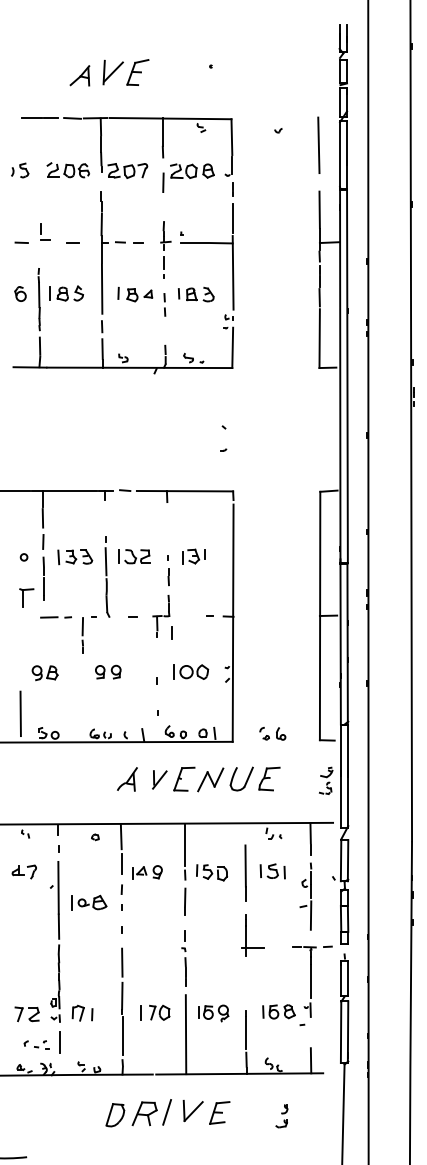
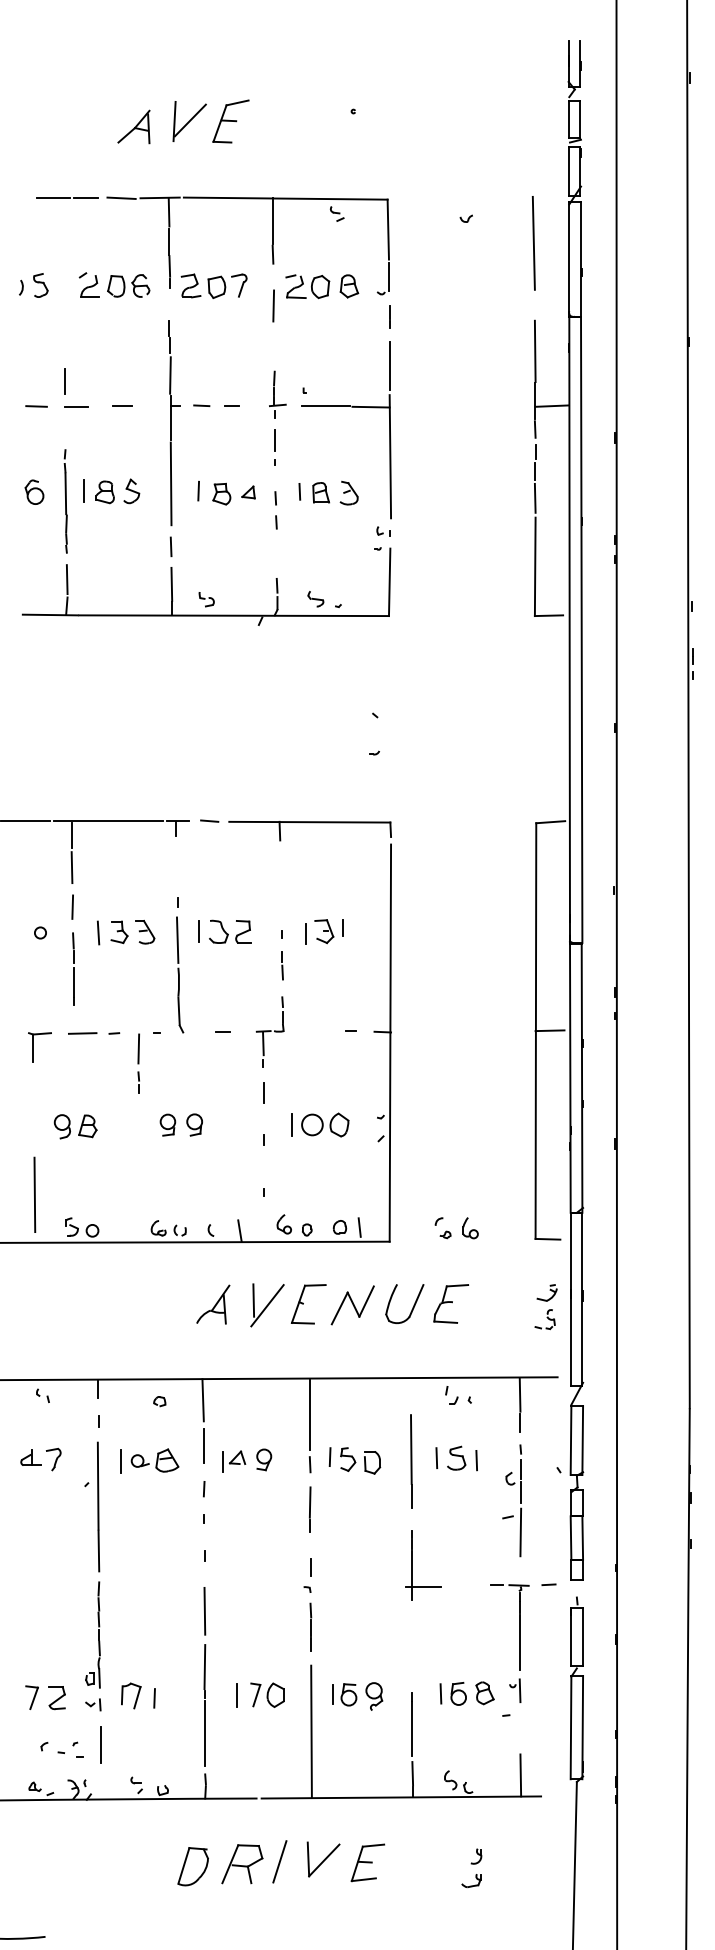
part: (45, 231) -> (76, 387), size x1.43
part: (26, 597) -> (39, 1046), moved
line: (171, 632) -> (262, 1092), moved
part: (159, 779) -> (267, 1304), size x1.43
part: (89, 902) -> (149, 1460), moved

